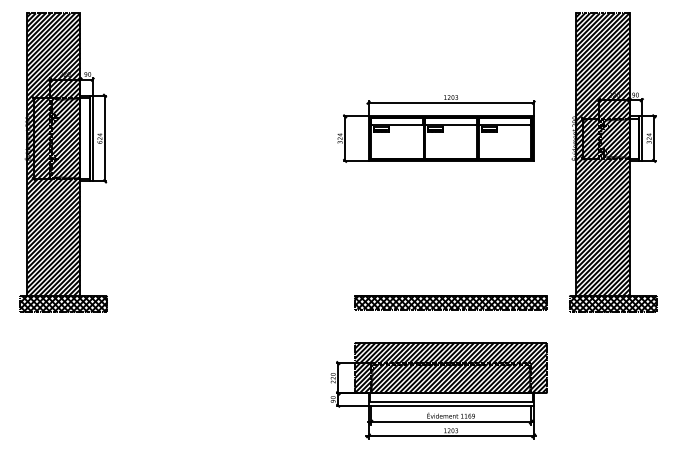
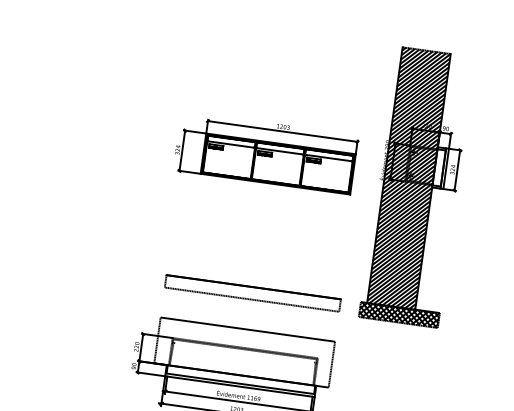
part: (436, 128) -> (266, 153), moved
hatch: (450, 302) -> (252, 293), removed
hatch: (450, 367) -> (244, 352), removed

